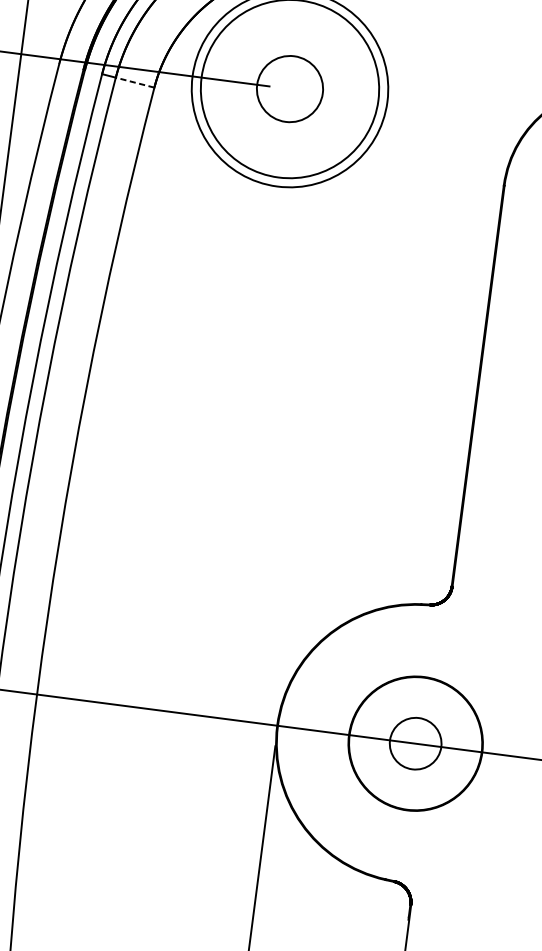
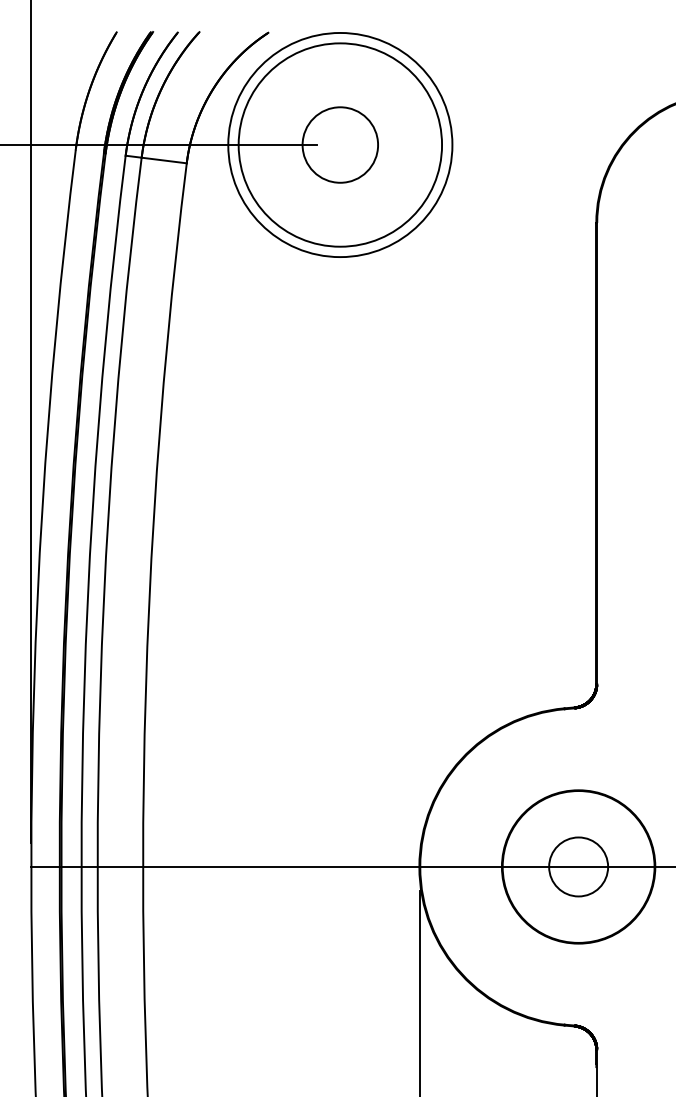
line: (135, 82) -> (164, 160), dashed -> solid

